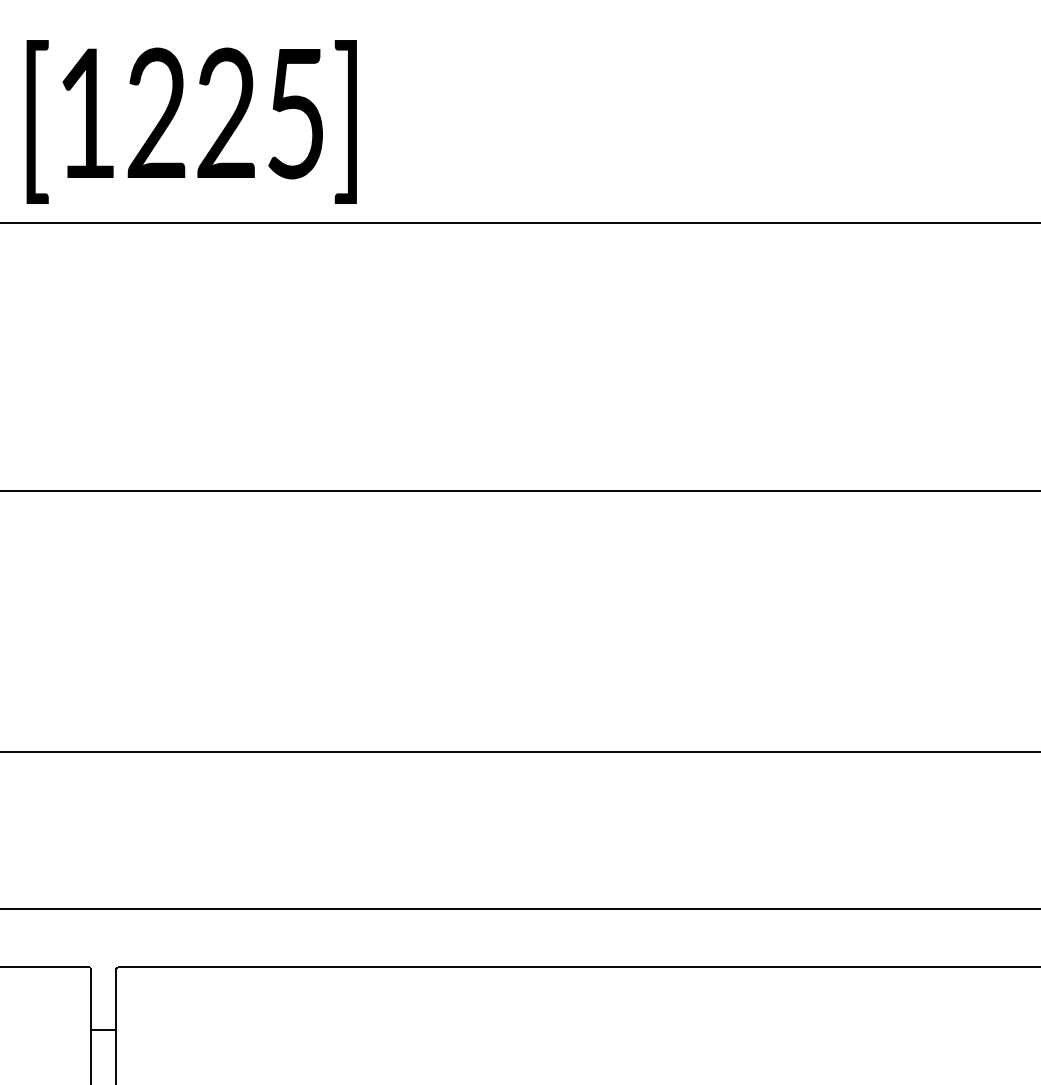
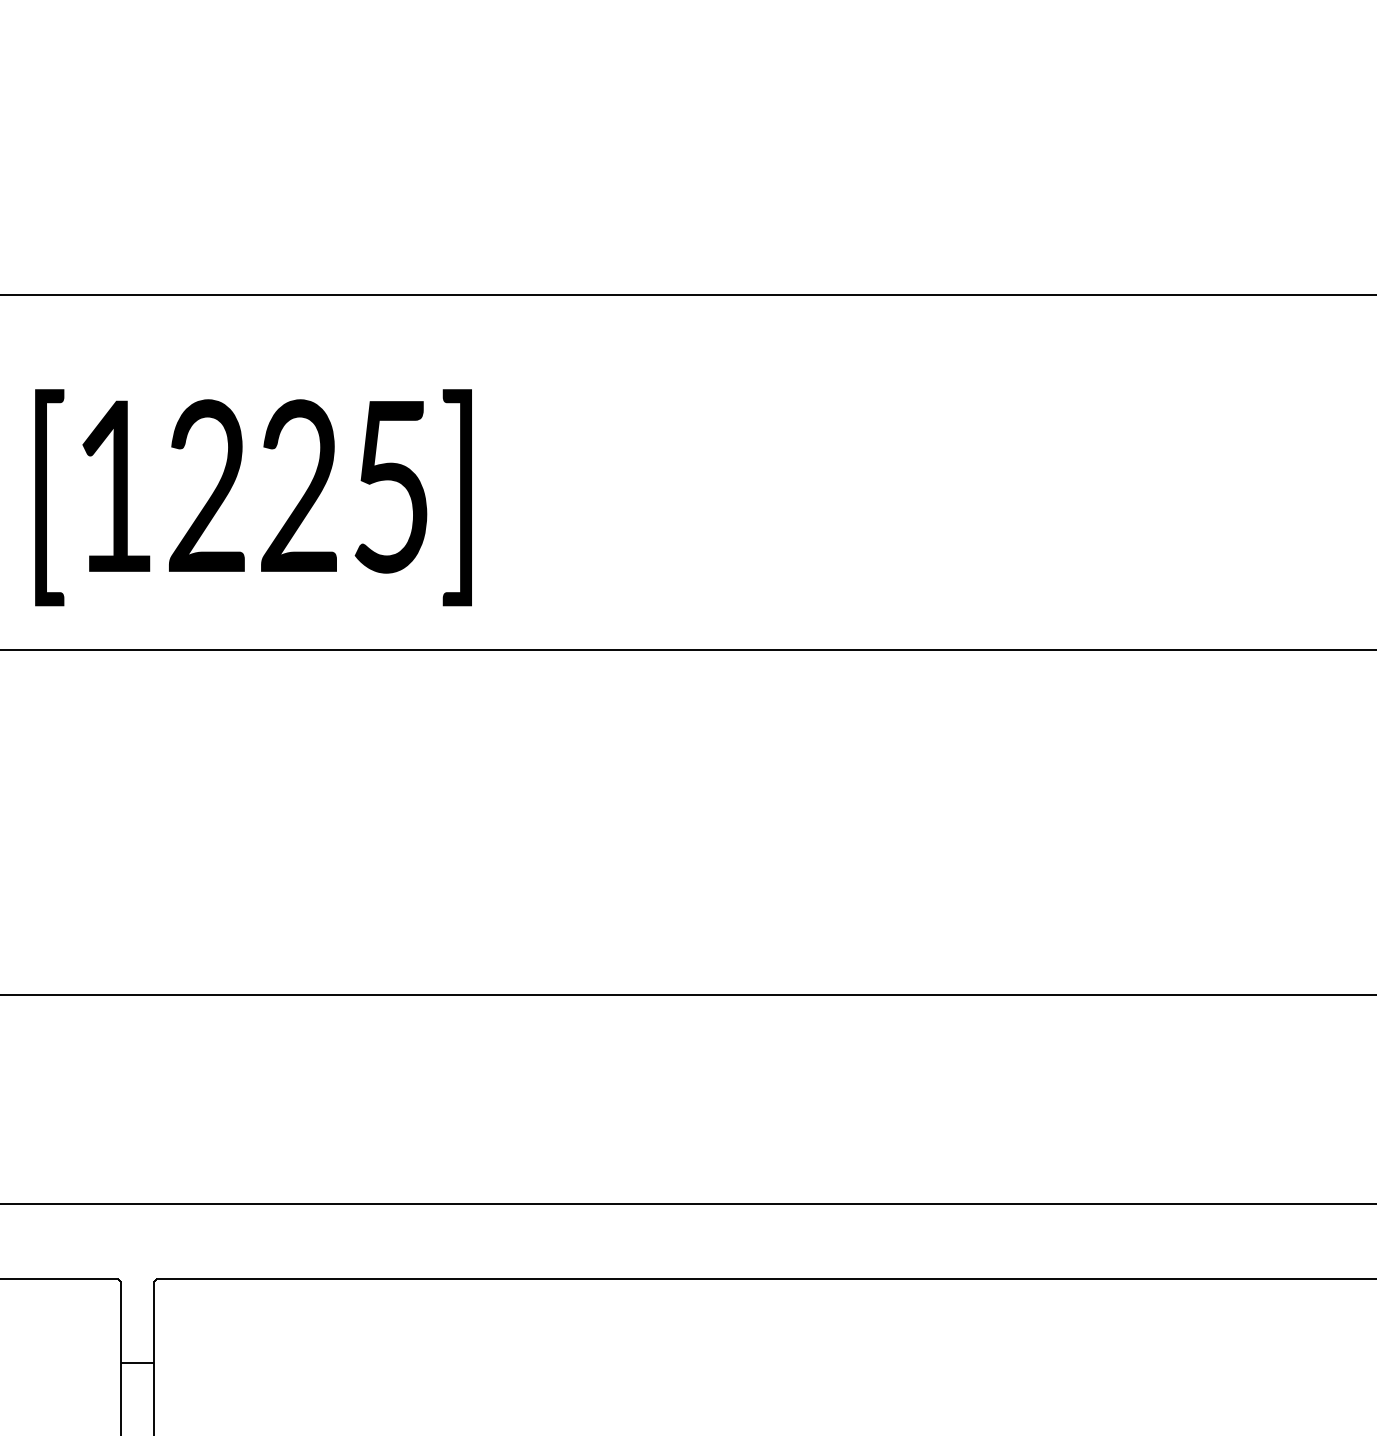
text: (191, 121) -> (253, 497), moved

